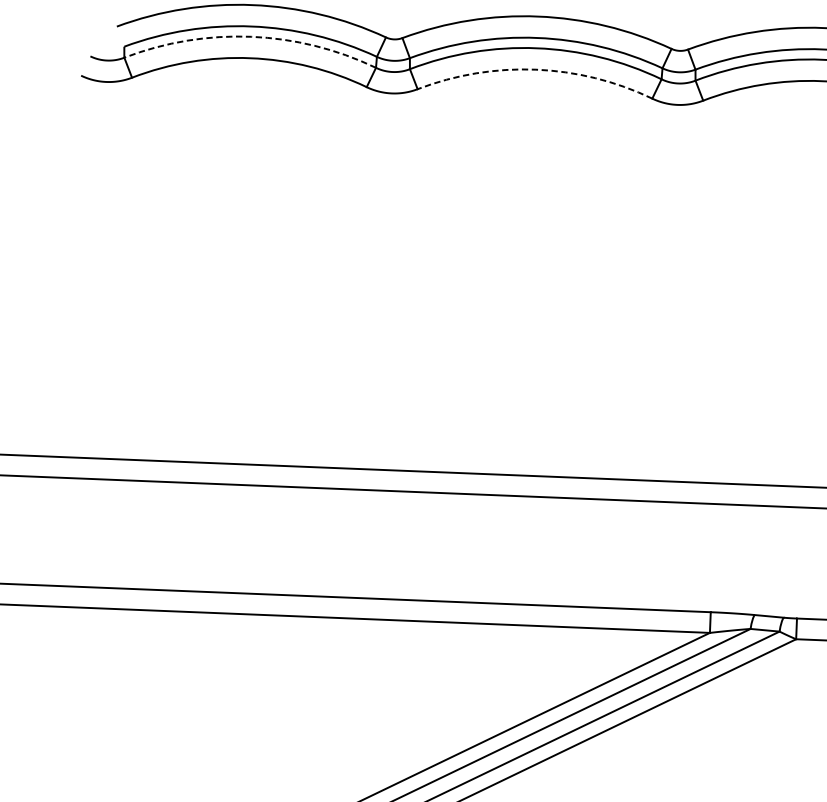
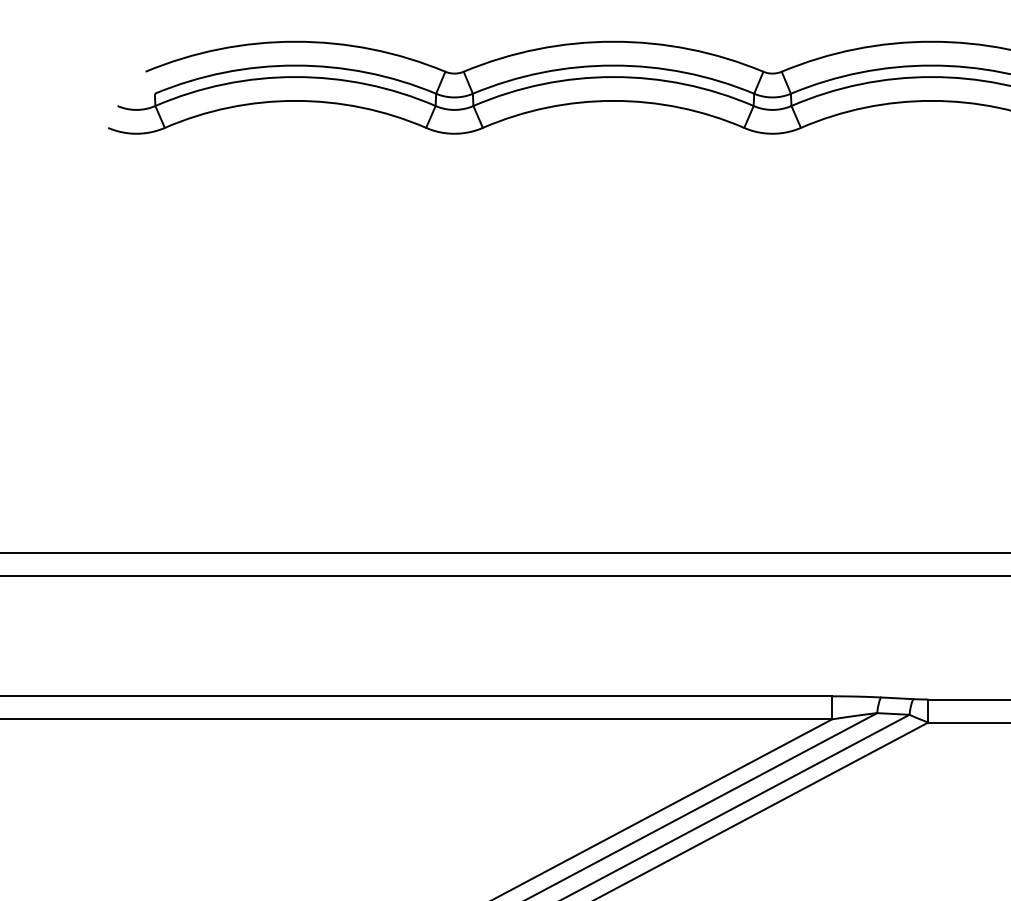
arc: (251, 37) -> (295, 77), dashed -> solid
arc: (535, 69) -> (613, 100), dashed -> solid

